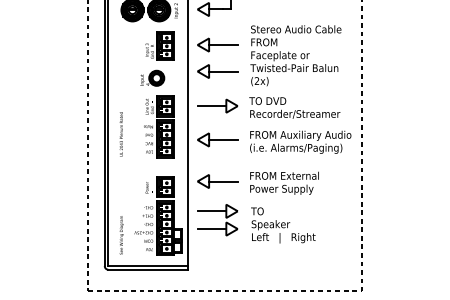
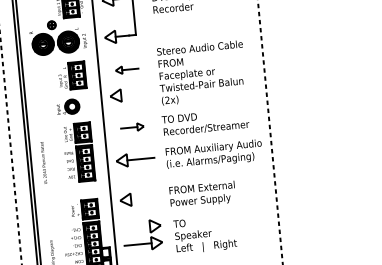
part: (217, 44) -> (126, 69), size x0.6
line: (223, 71) -> (134, 94), removed
part: (217, 105) -> (132, 127), size x0.6
line: (223, 181) -> (144, 198), removed
line: (211, 211) -> (136, 227), removed

